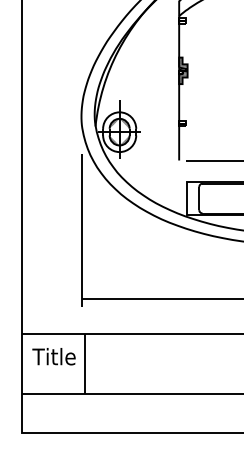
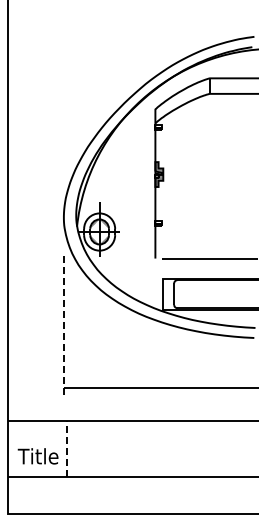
line: (81, 229) -> (63, 323), solid -> dashed
text: (53, 356) -> (37, 456), moved
line: (85, 363) -> (67, 448), solid -> dashed

